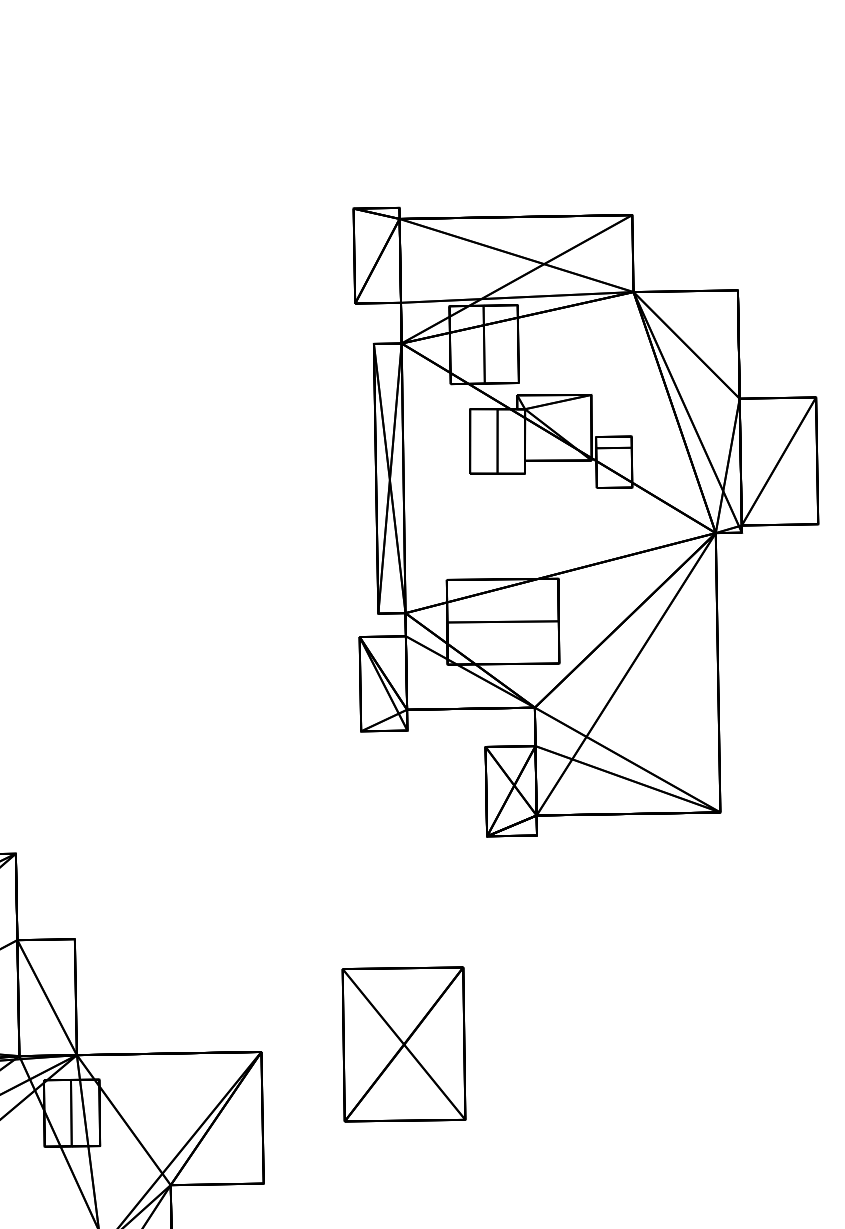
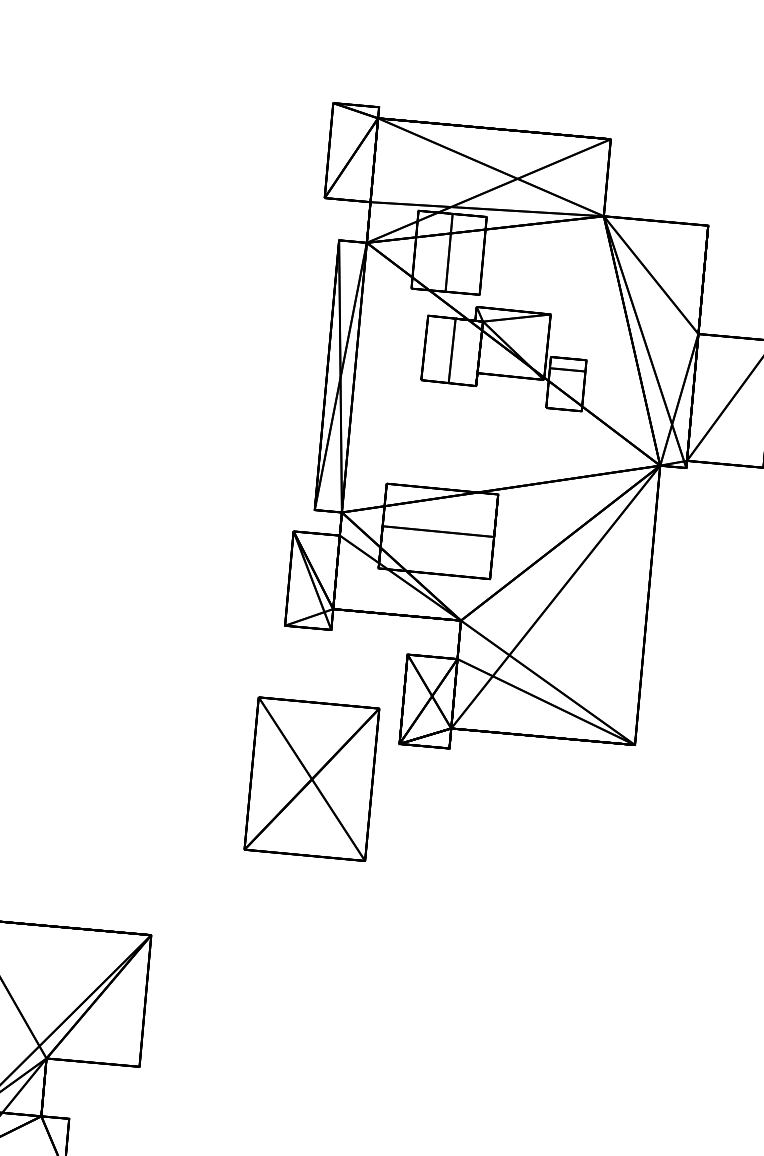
part: (403, 1044) -> (311, 779), moved

